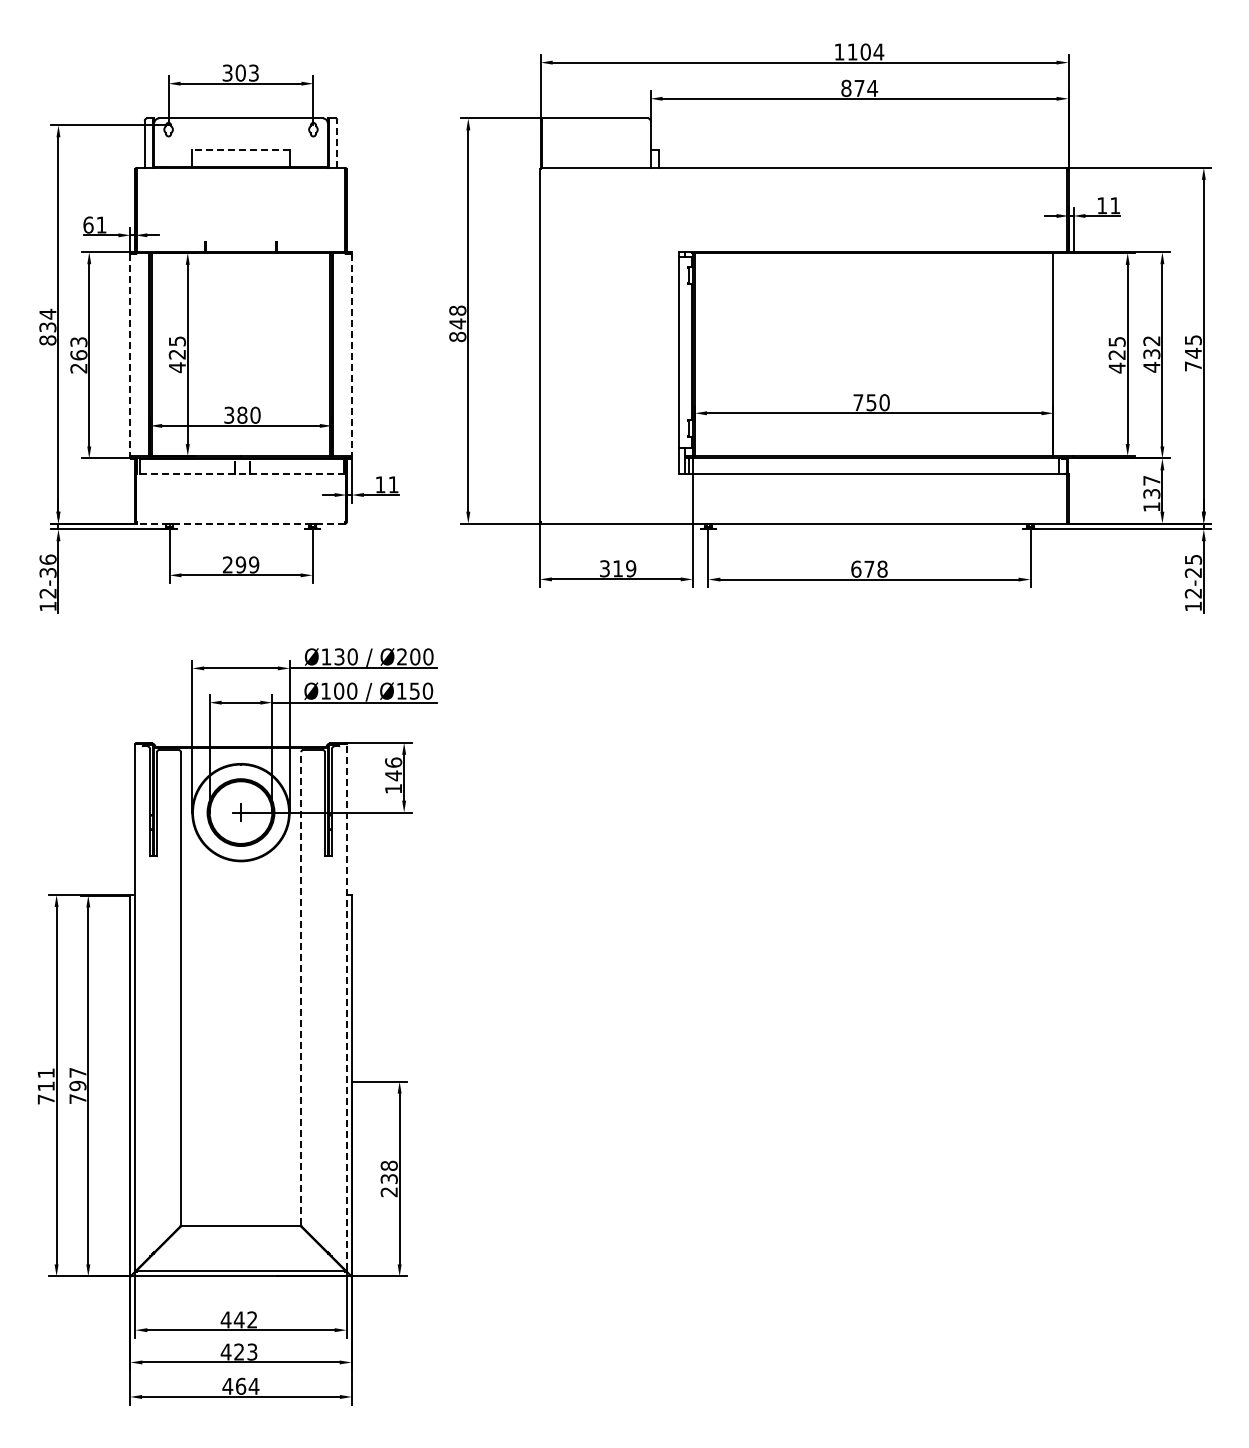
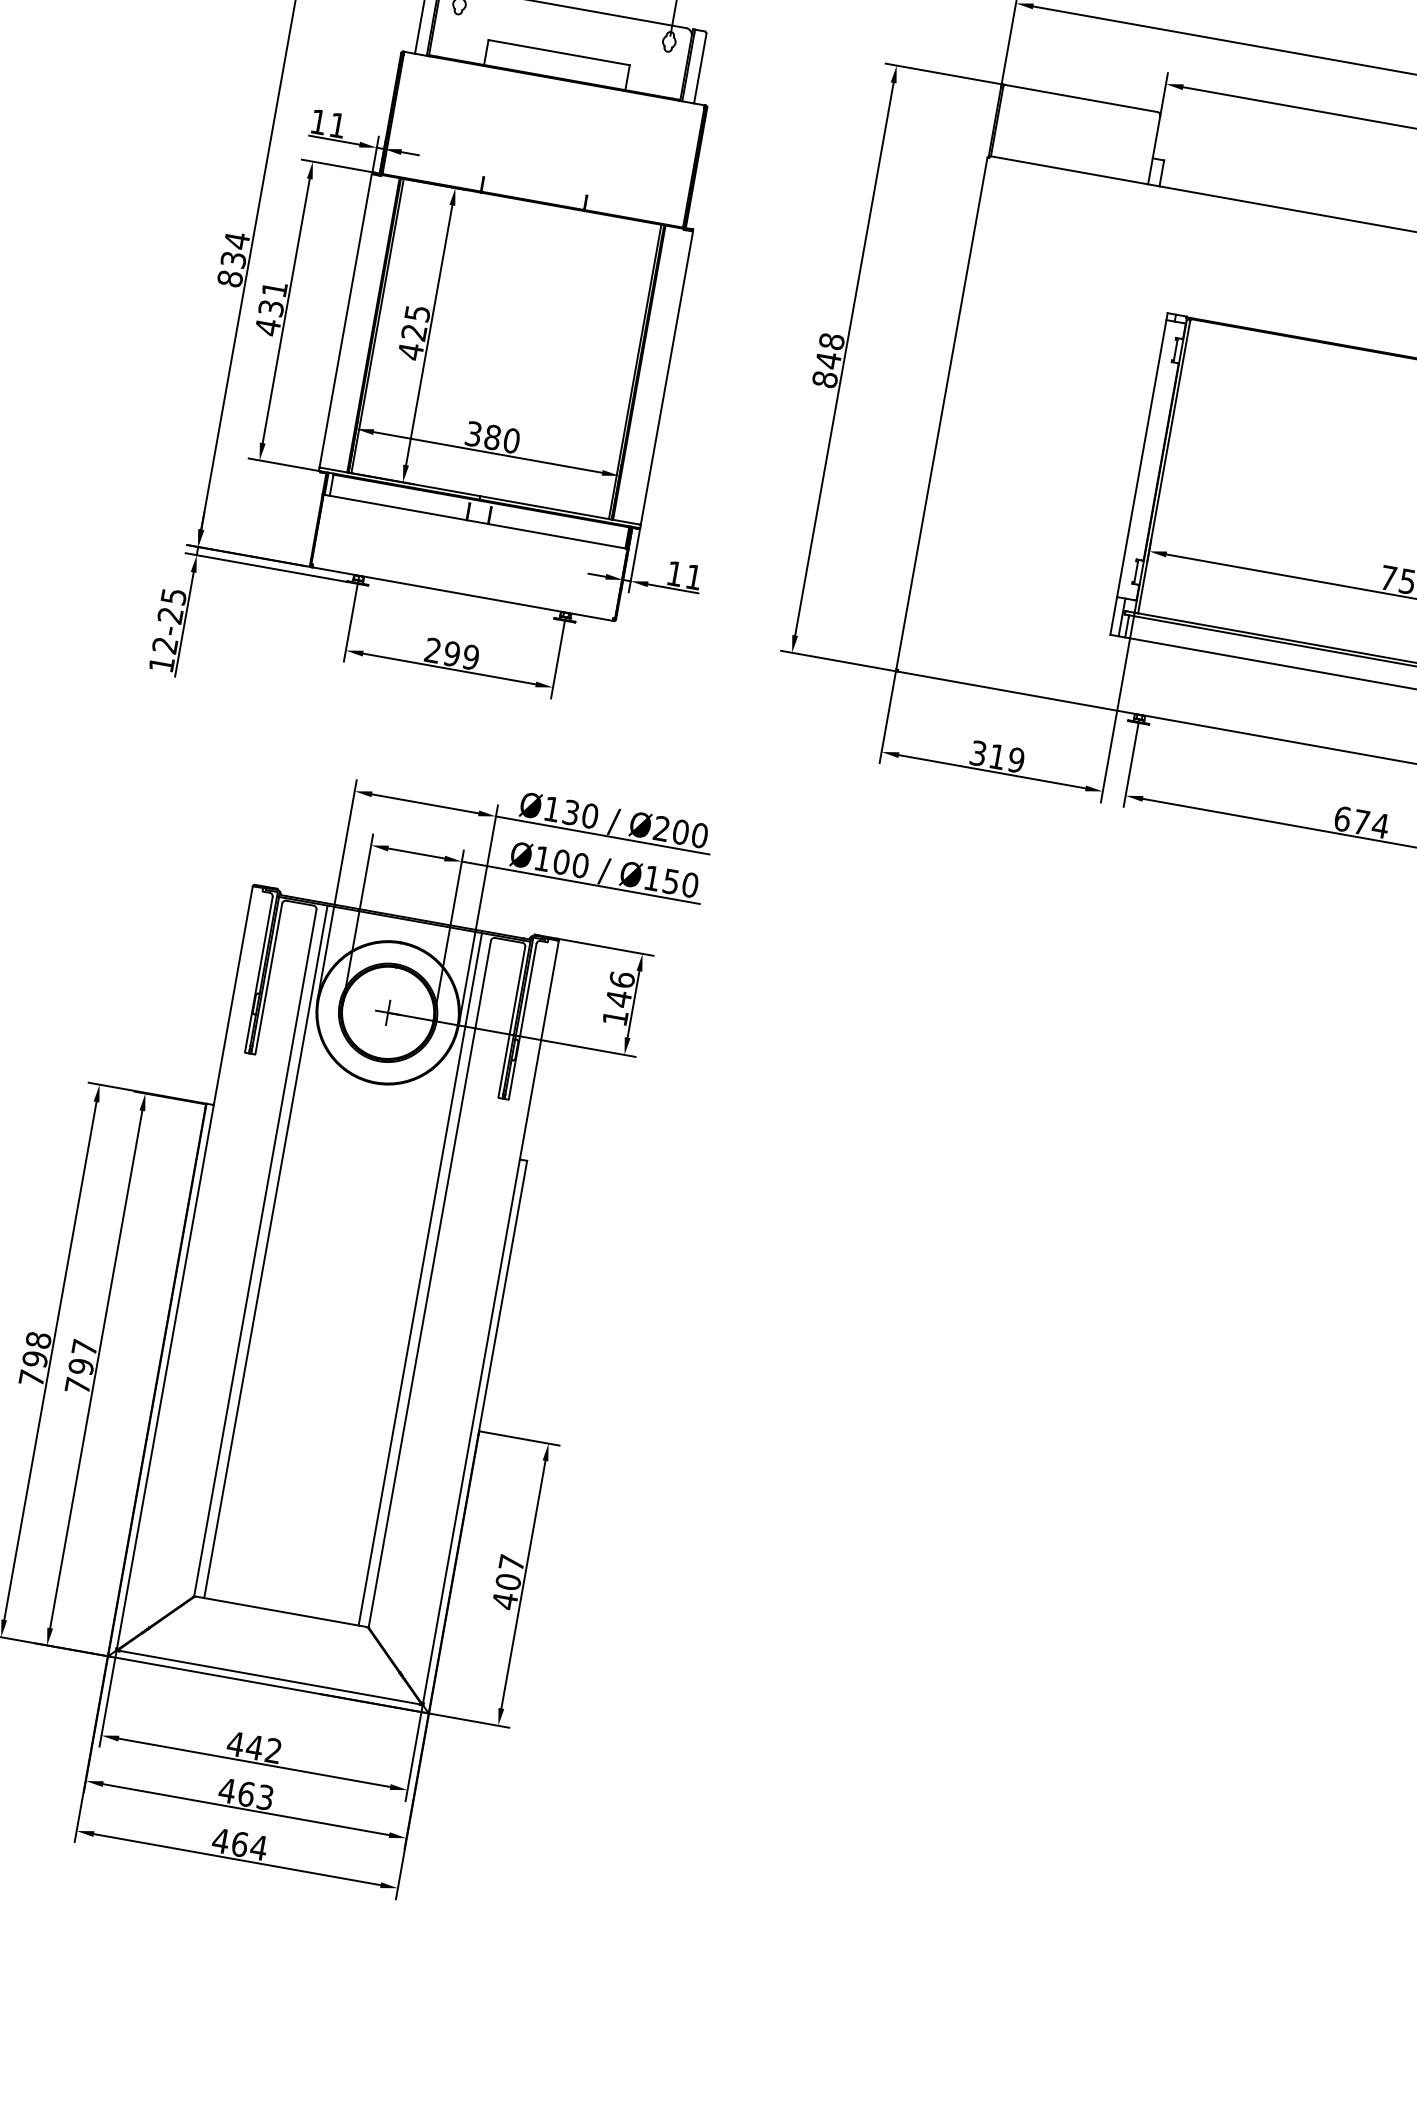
line: (337, 143) -> (700, 68), dashed -> solid
line: (241, 149) -> (560, 52), dashed -> solid
text: (88, 224) -> (318, 121), 61 -> 11
text: (78, 355) -> (270, 308), 263 -> 431
line: (130, 355) -> (345, 321), dashed -> solid
line: (351, 355) -> (666, 378), dashed -> solid
line: (241, 473) -> (476, 521), dashed -> solid
line: (241, 523) -> (463, 594), dashed -> solid
text: (47, 565) -> (171, 604), 12-36 -> 12-25
text: (882, 568) -> (1380, 824), 678 -> 674
line: (187, 986) -> (265, 1251), added
line: (294, 986) -> (420, 1278), added
line: (301, 988) -> (430, 1283), dashed -> solid
line: (346, 1006) -> (490, 1321), dashed -> solid
text: (45, 1079) -> (35, 1349), 711 -> 798
text: (388, 1178) -> (507, 1581), 238 -> 407
text: (239, 1351) -> (246, 1793), 423 -> 463

